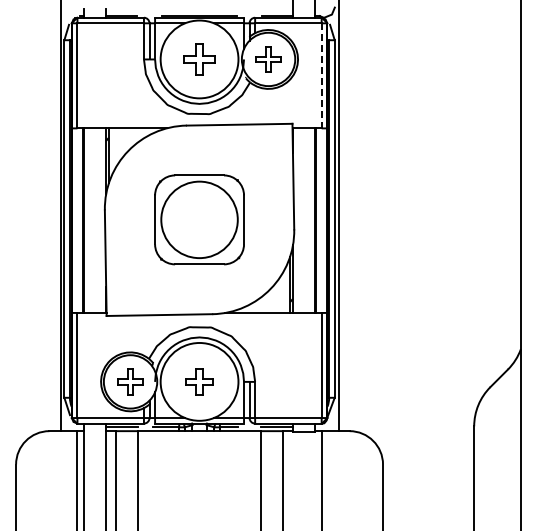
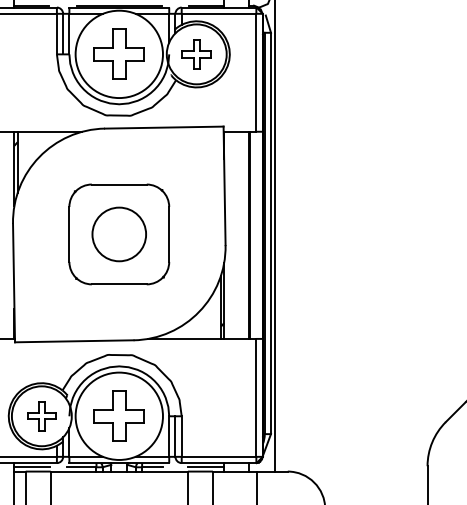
part: (199, 59) -> (119, 54), size x1.43
line: (321, 75) -> (256, 72), dashed -> solid
circle: (199, 219) -> (119, 234), size x0.62
part: (199, 381) -> (119, 415), size x1.67

